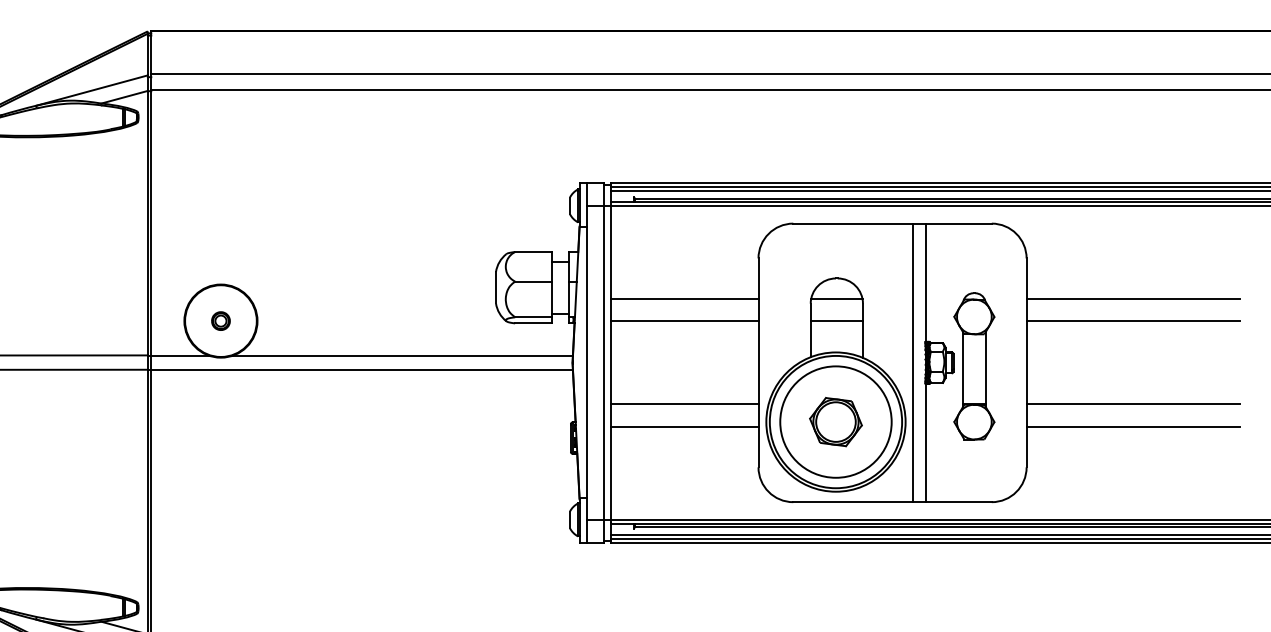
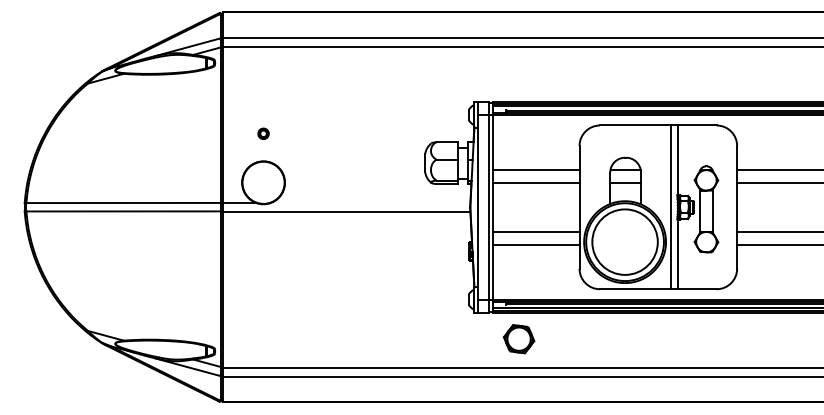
part: (220, 320) -> (263, 133), moved
line: (402, 356) -> (370, 203), removed
part: (834, 422) -> (518, 339), moved

